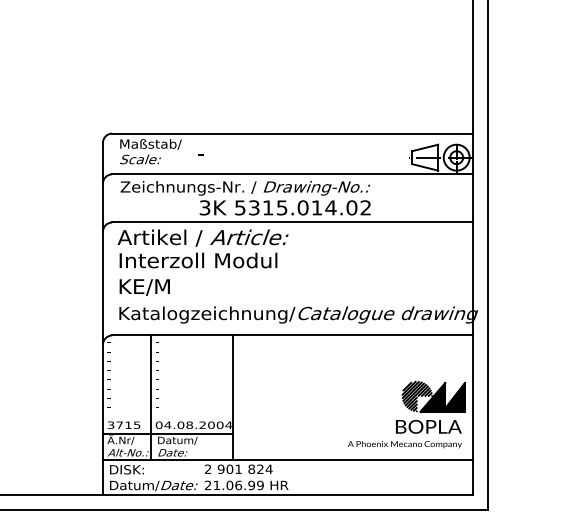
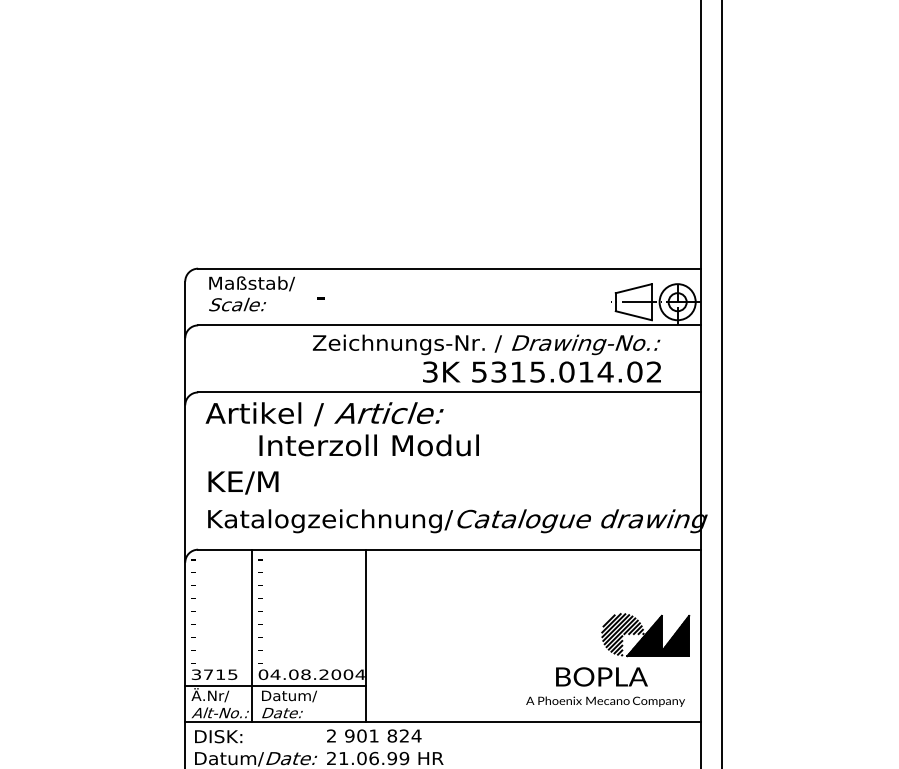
text: (245, 198) -> (486, 358), moved
text: (197, 260) -> (368, 445), moved
text: (428, 426) -> (601, 676), moved

